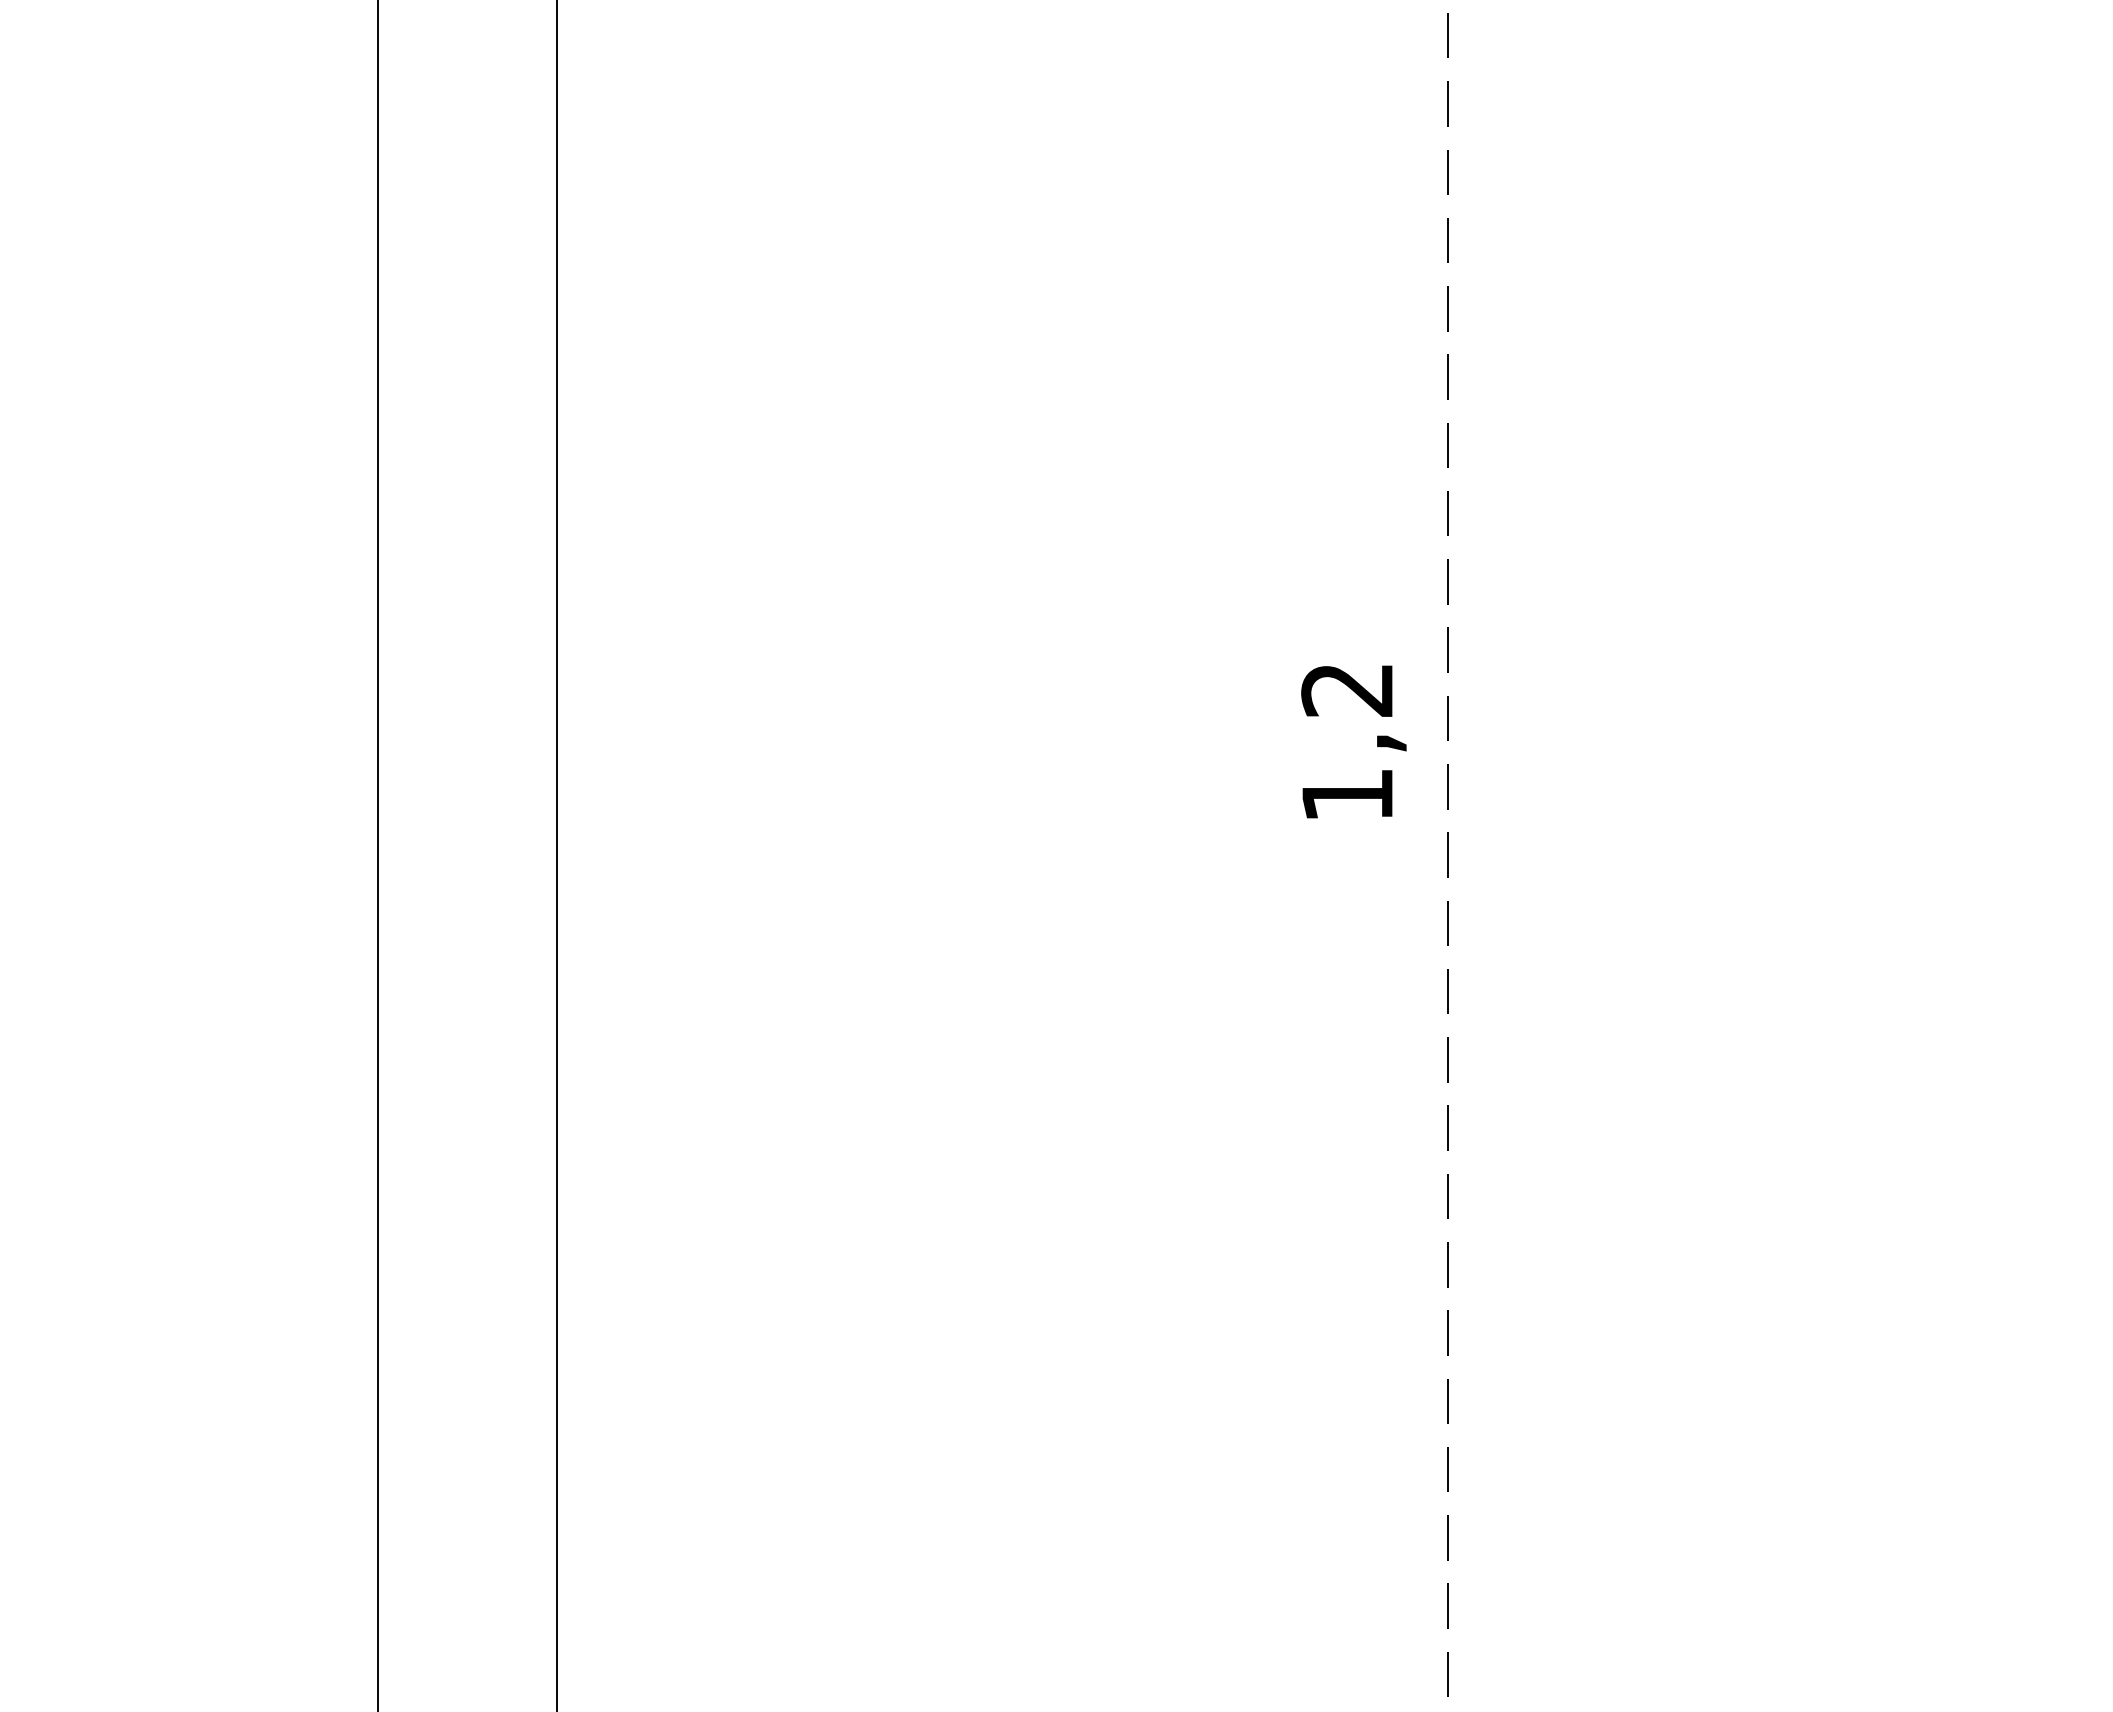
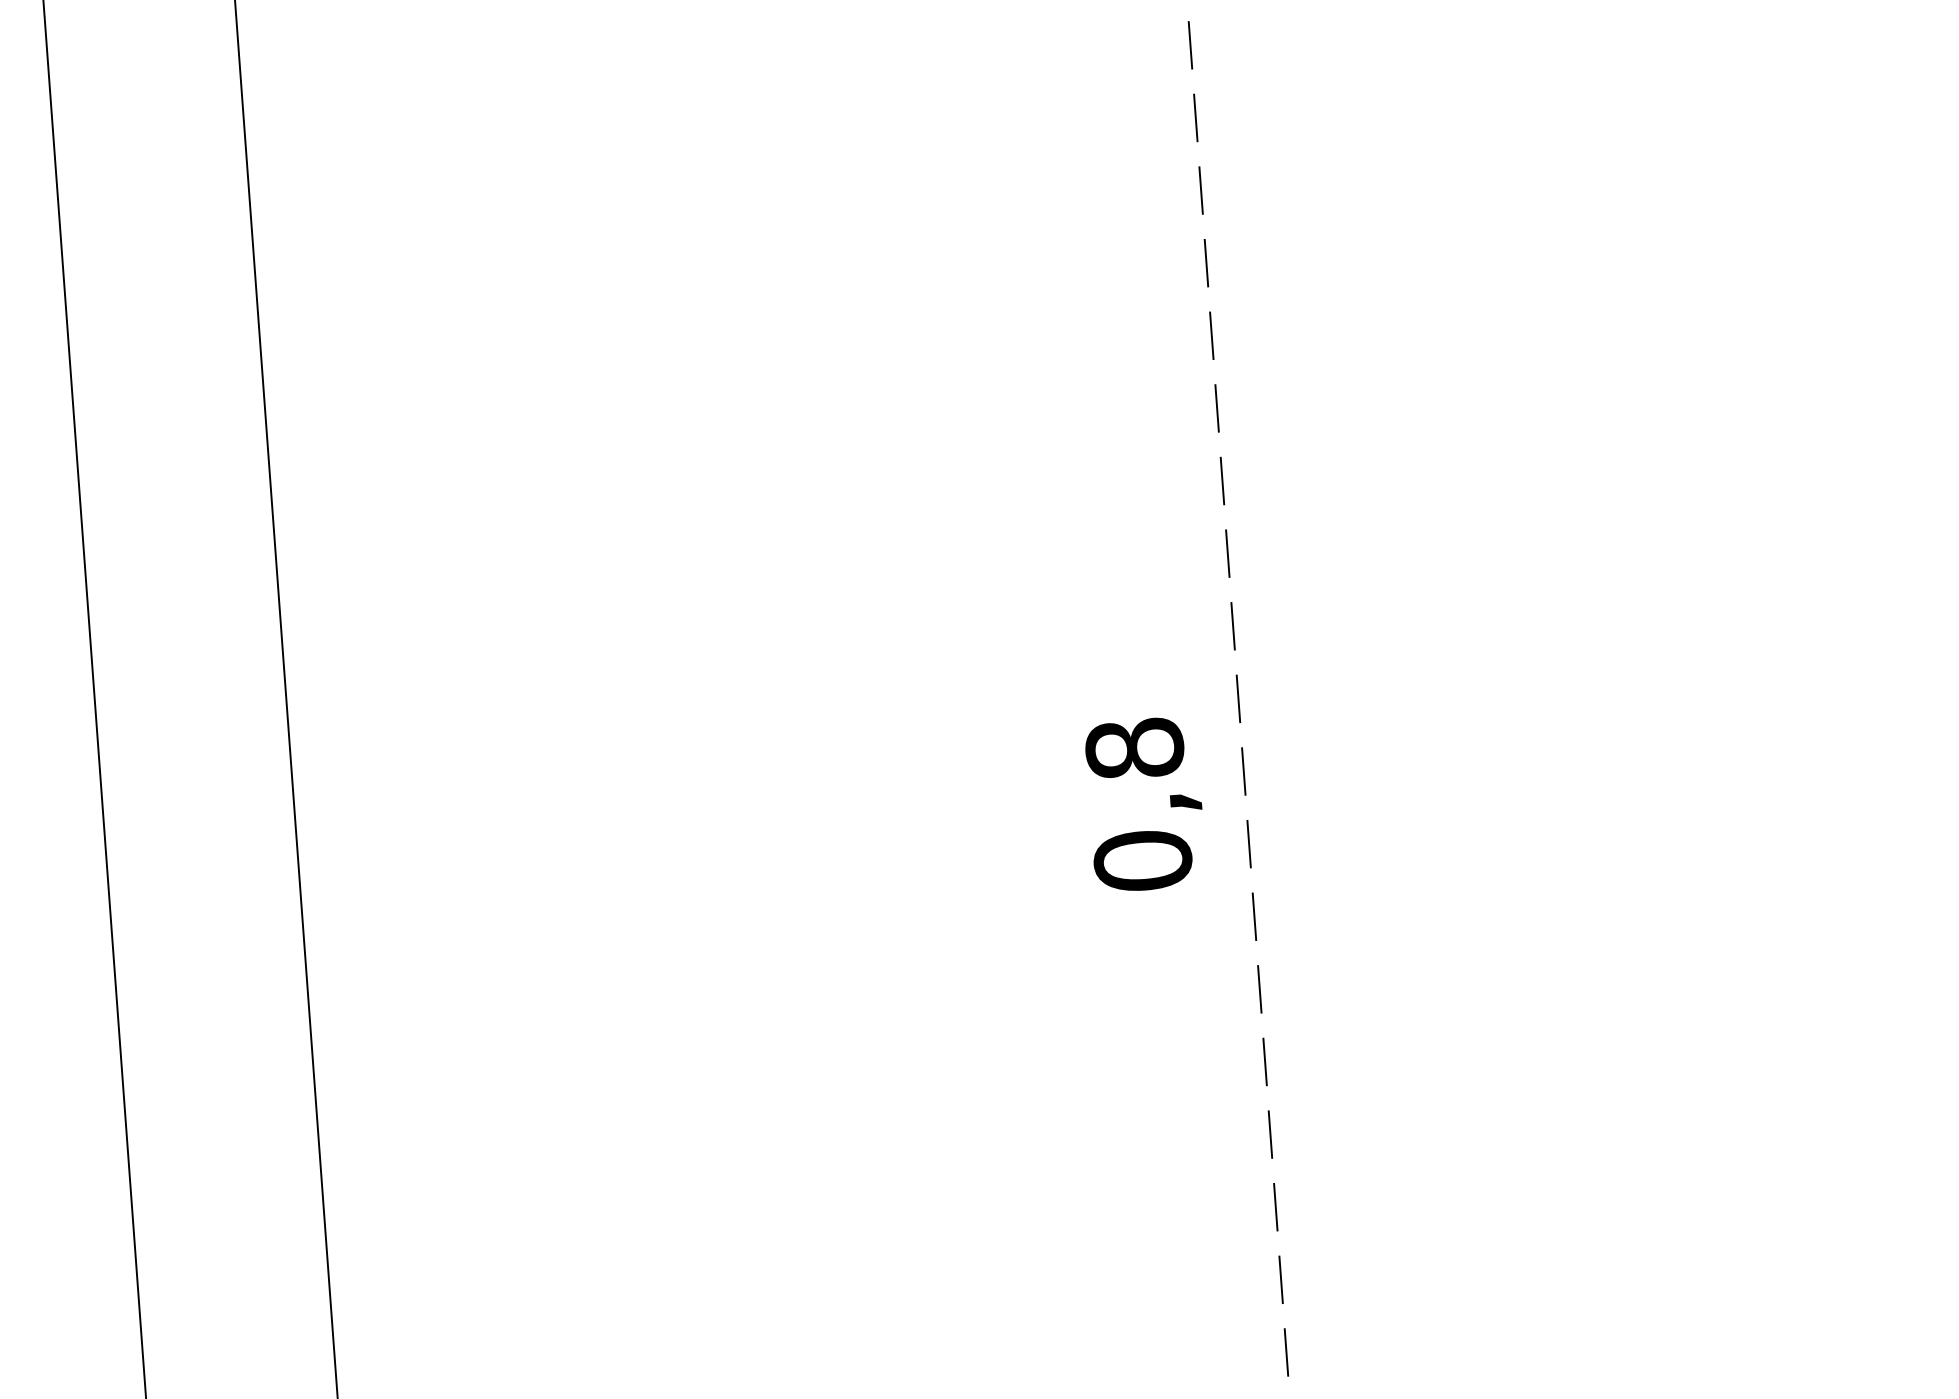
text: (1347, 742) -> (1138, 804), 1,2 -> 0,8

